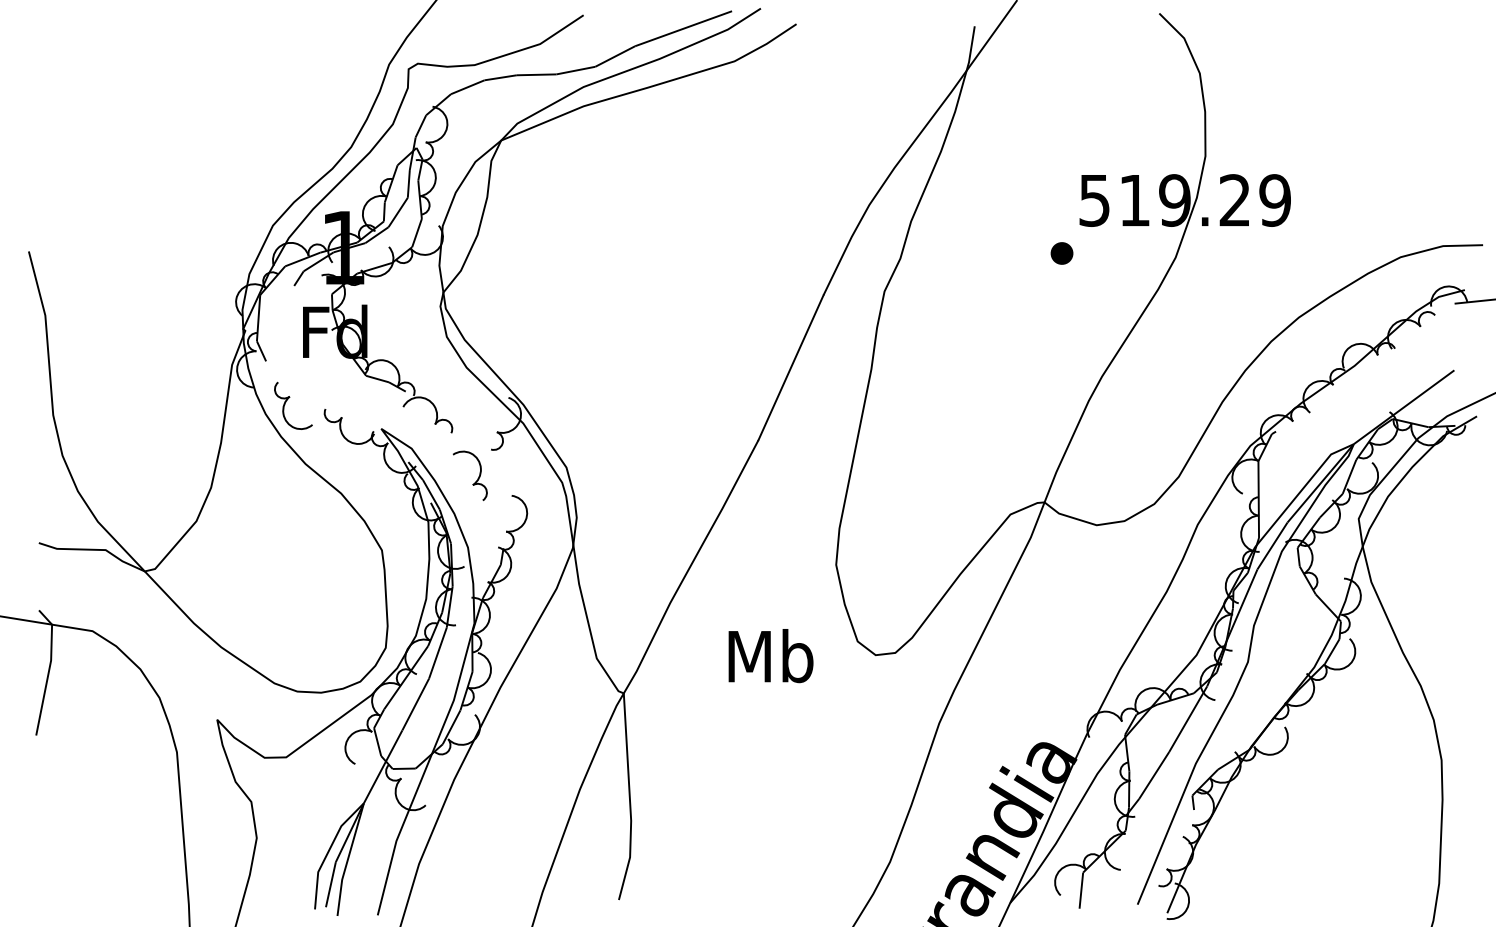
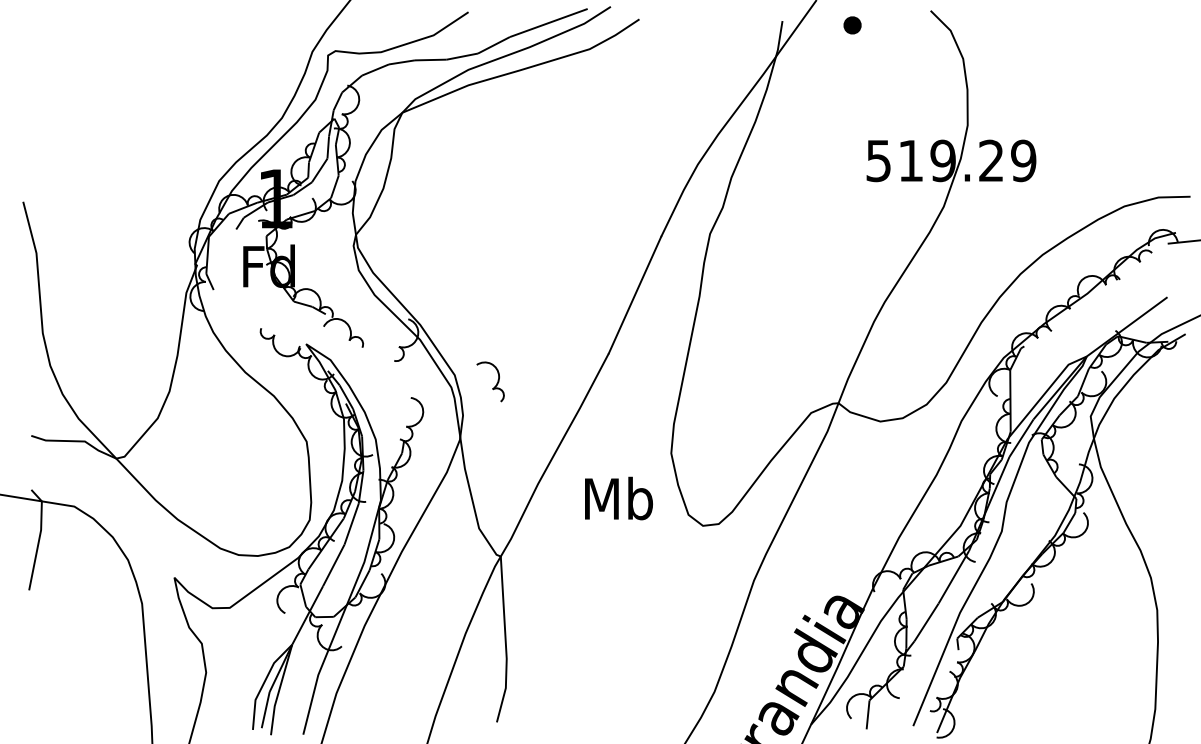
part: (1061, 253) -> (852, 25), moved
part: (293, 405) -> (235, 325), removed
part: (477, 477) -> (496, 383), moved
text: (770, 655) -> (618, 498), moved

